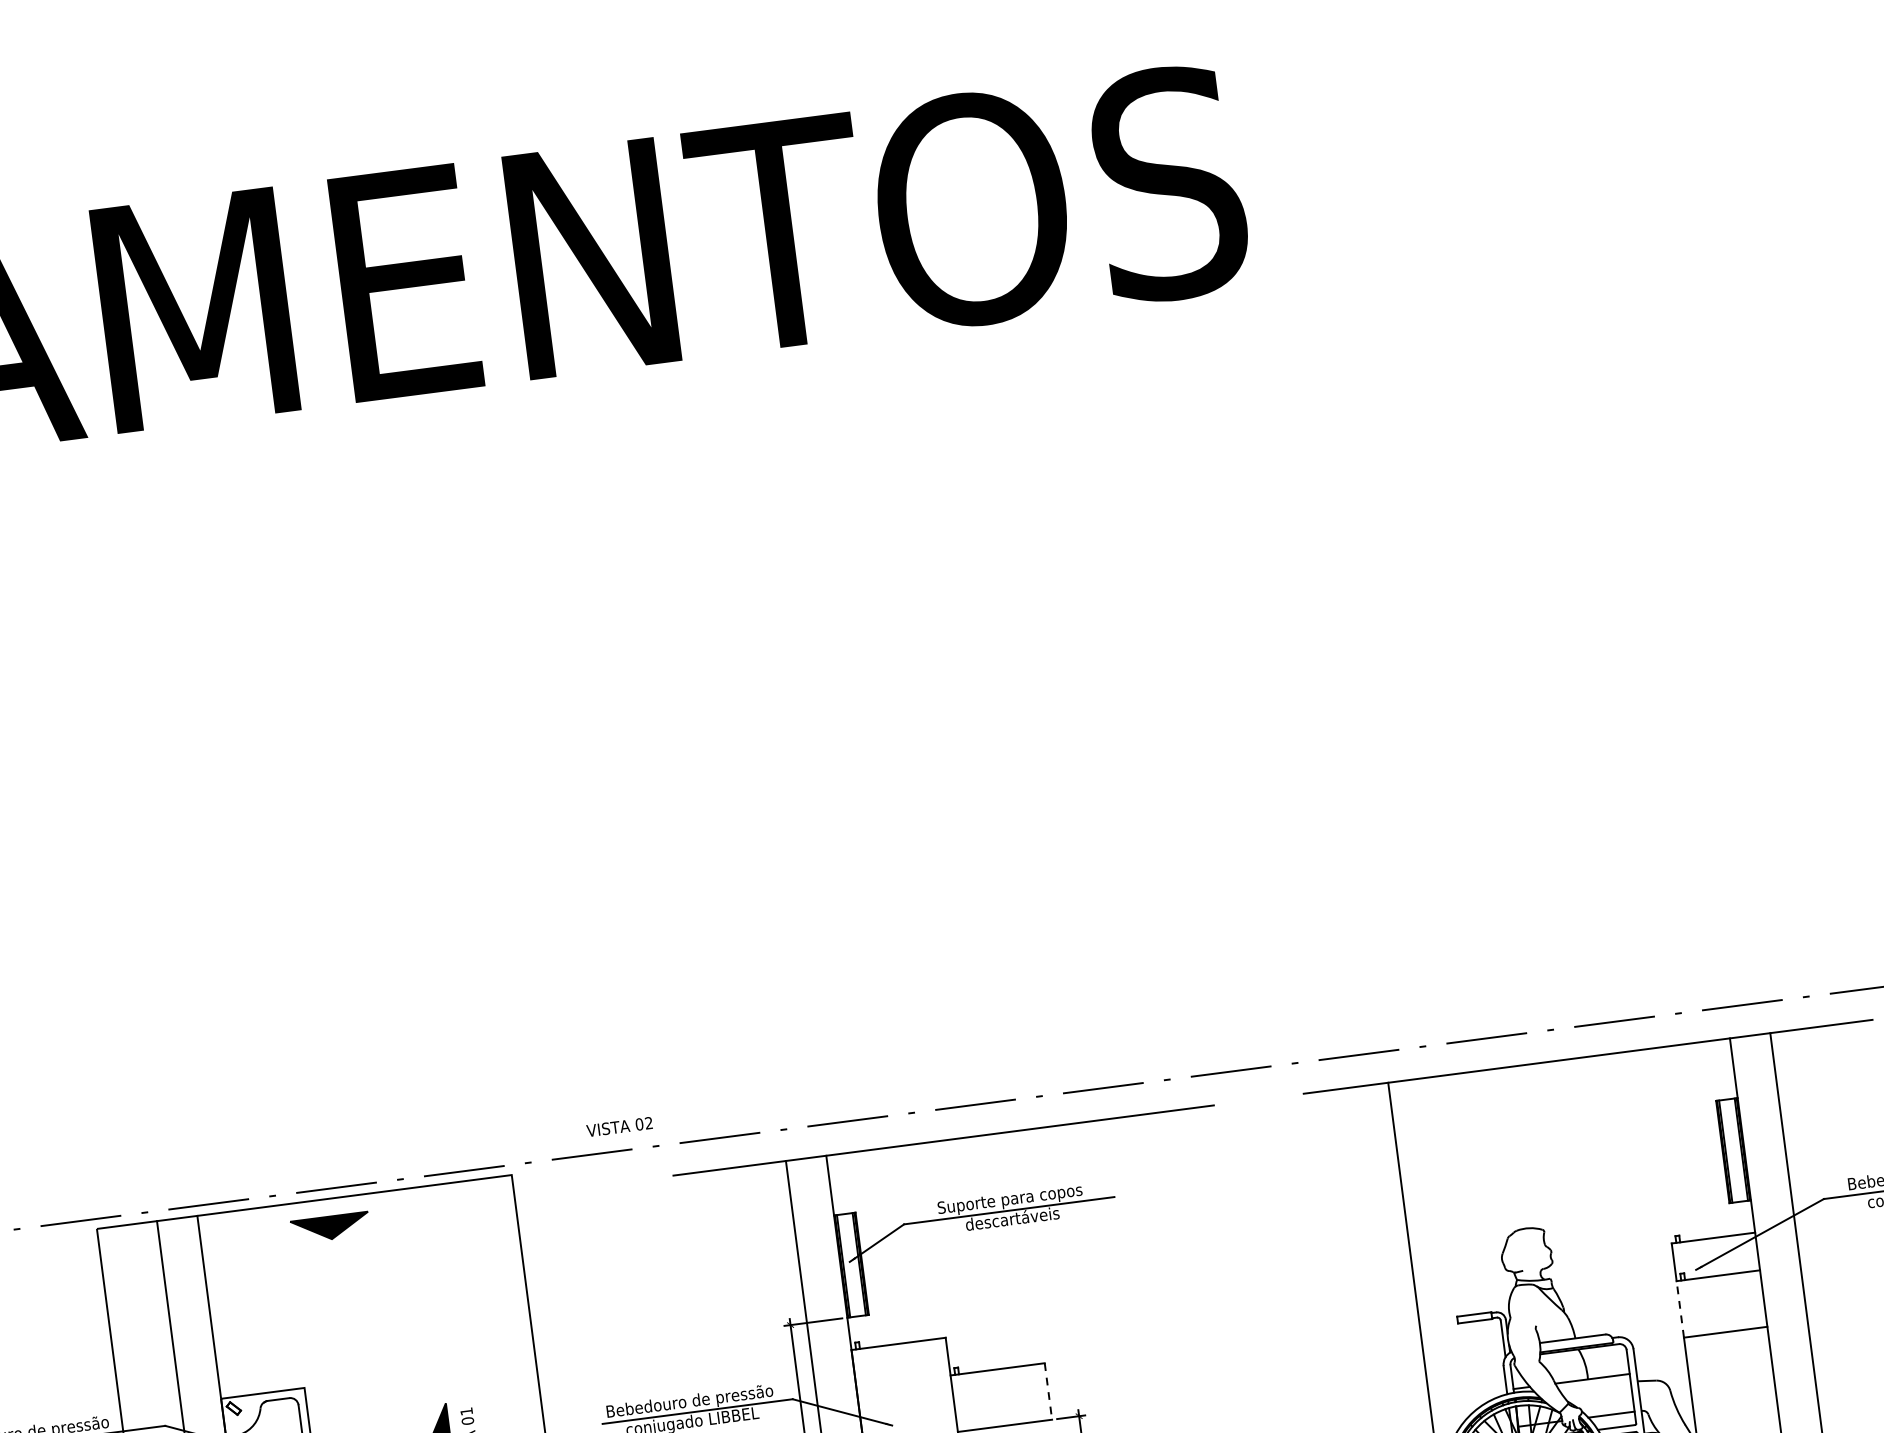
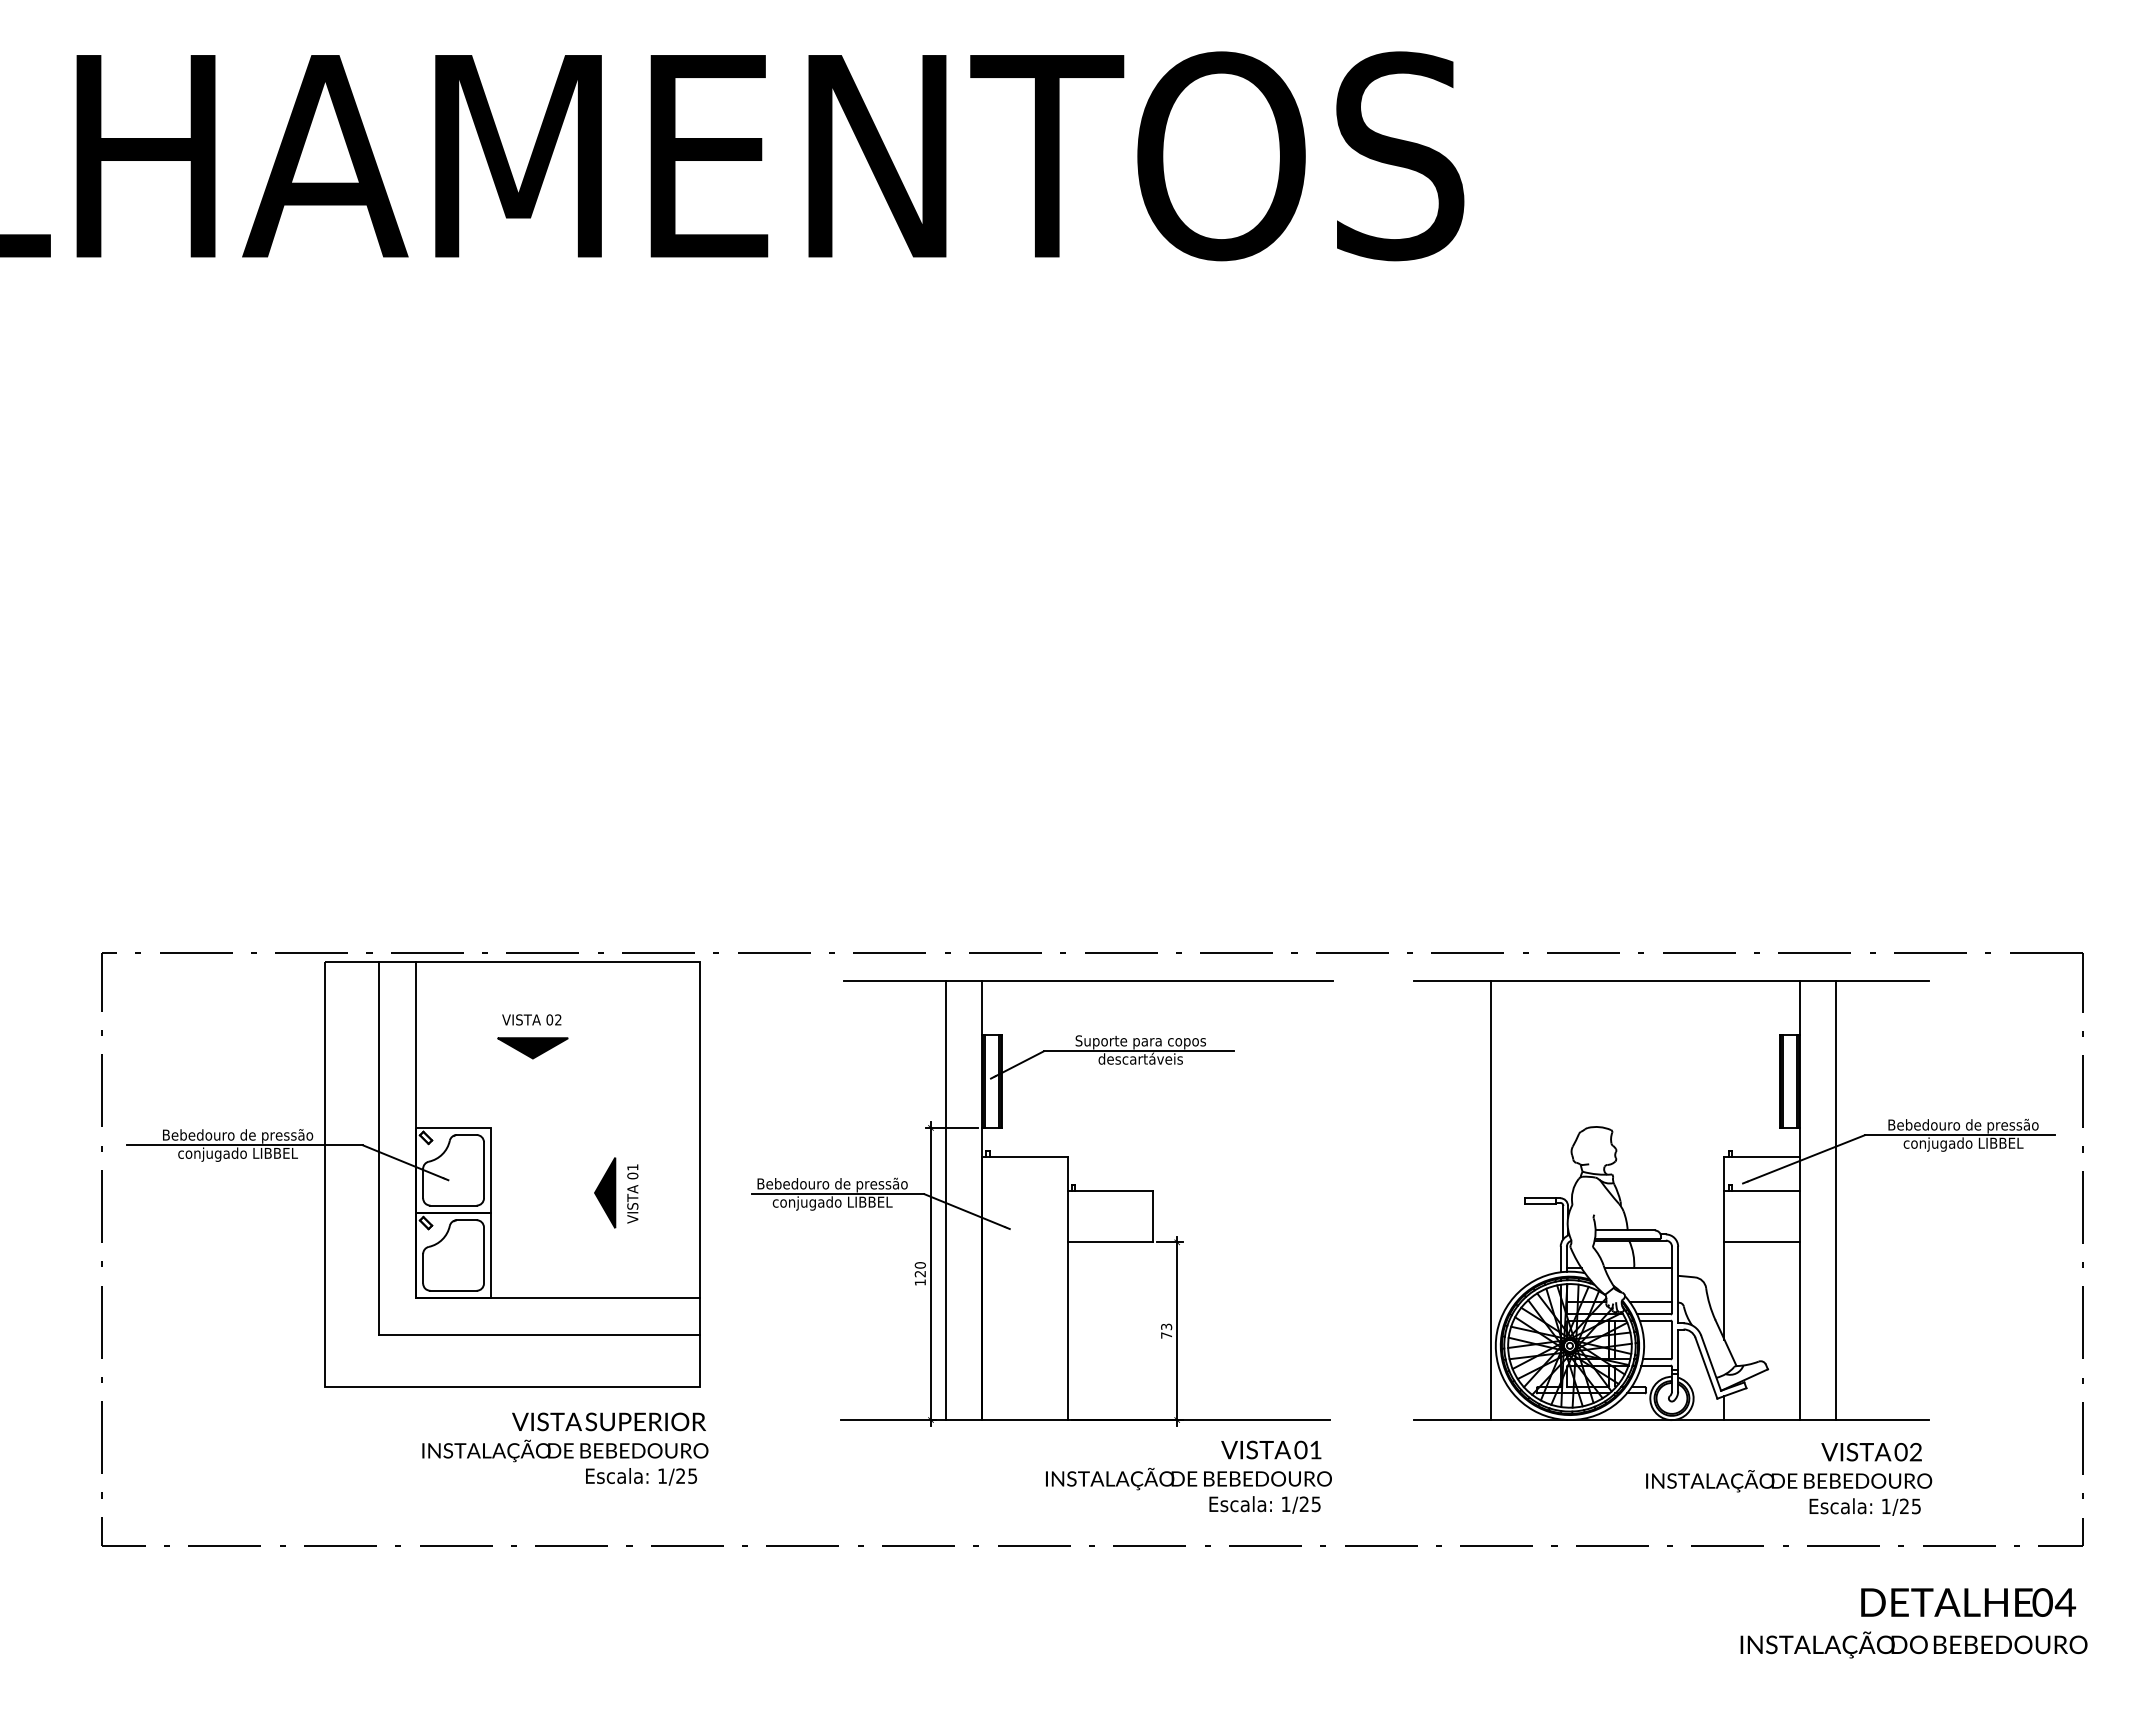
text: (619, 1126) -> (531, 1019), moved
part: (330, 1228) -> (532, 1048), moved
line: (1680, 1309) -> (1724, 1216), dashed -> solid
line: (1048, 1391) -> (1152, 1216), dashed -> solid

